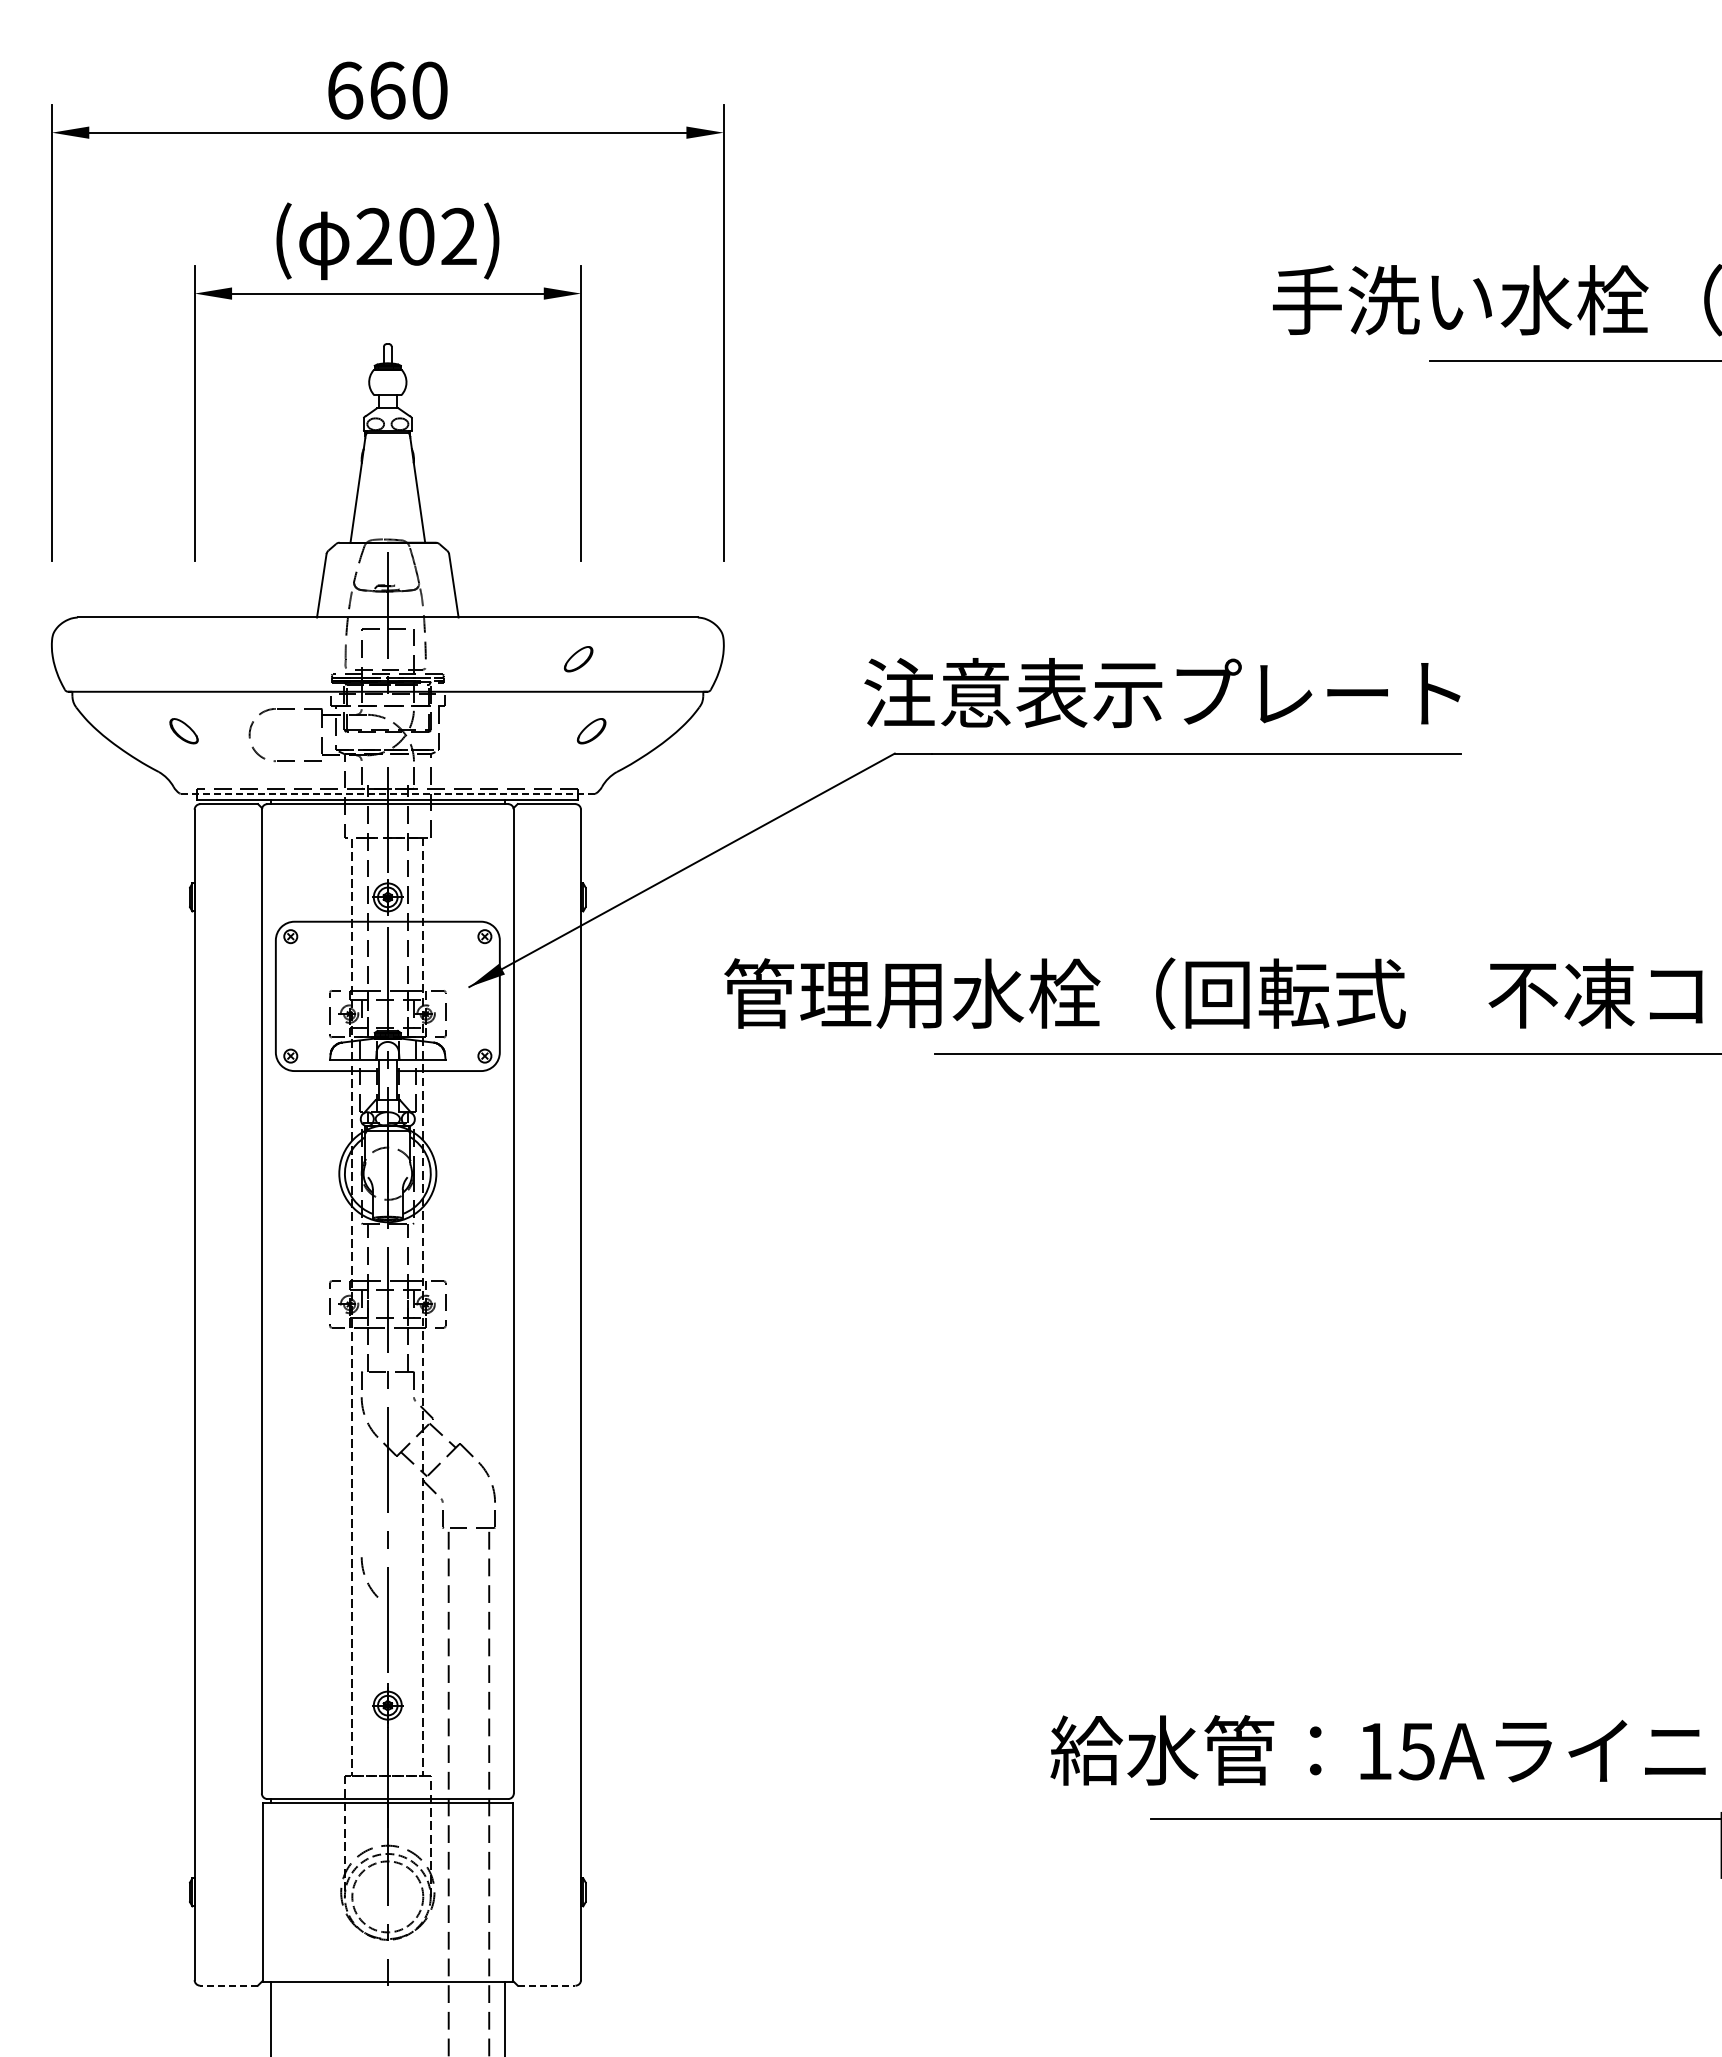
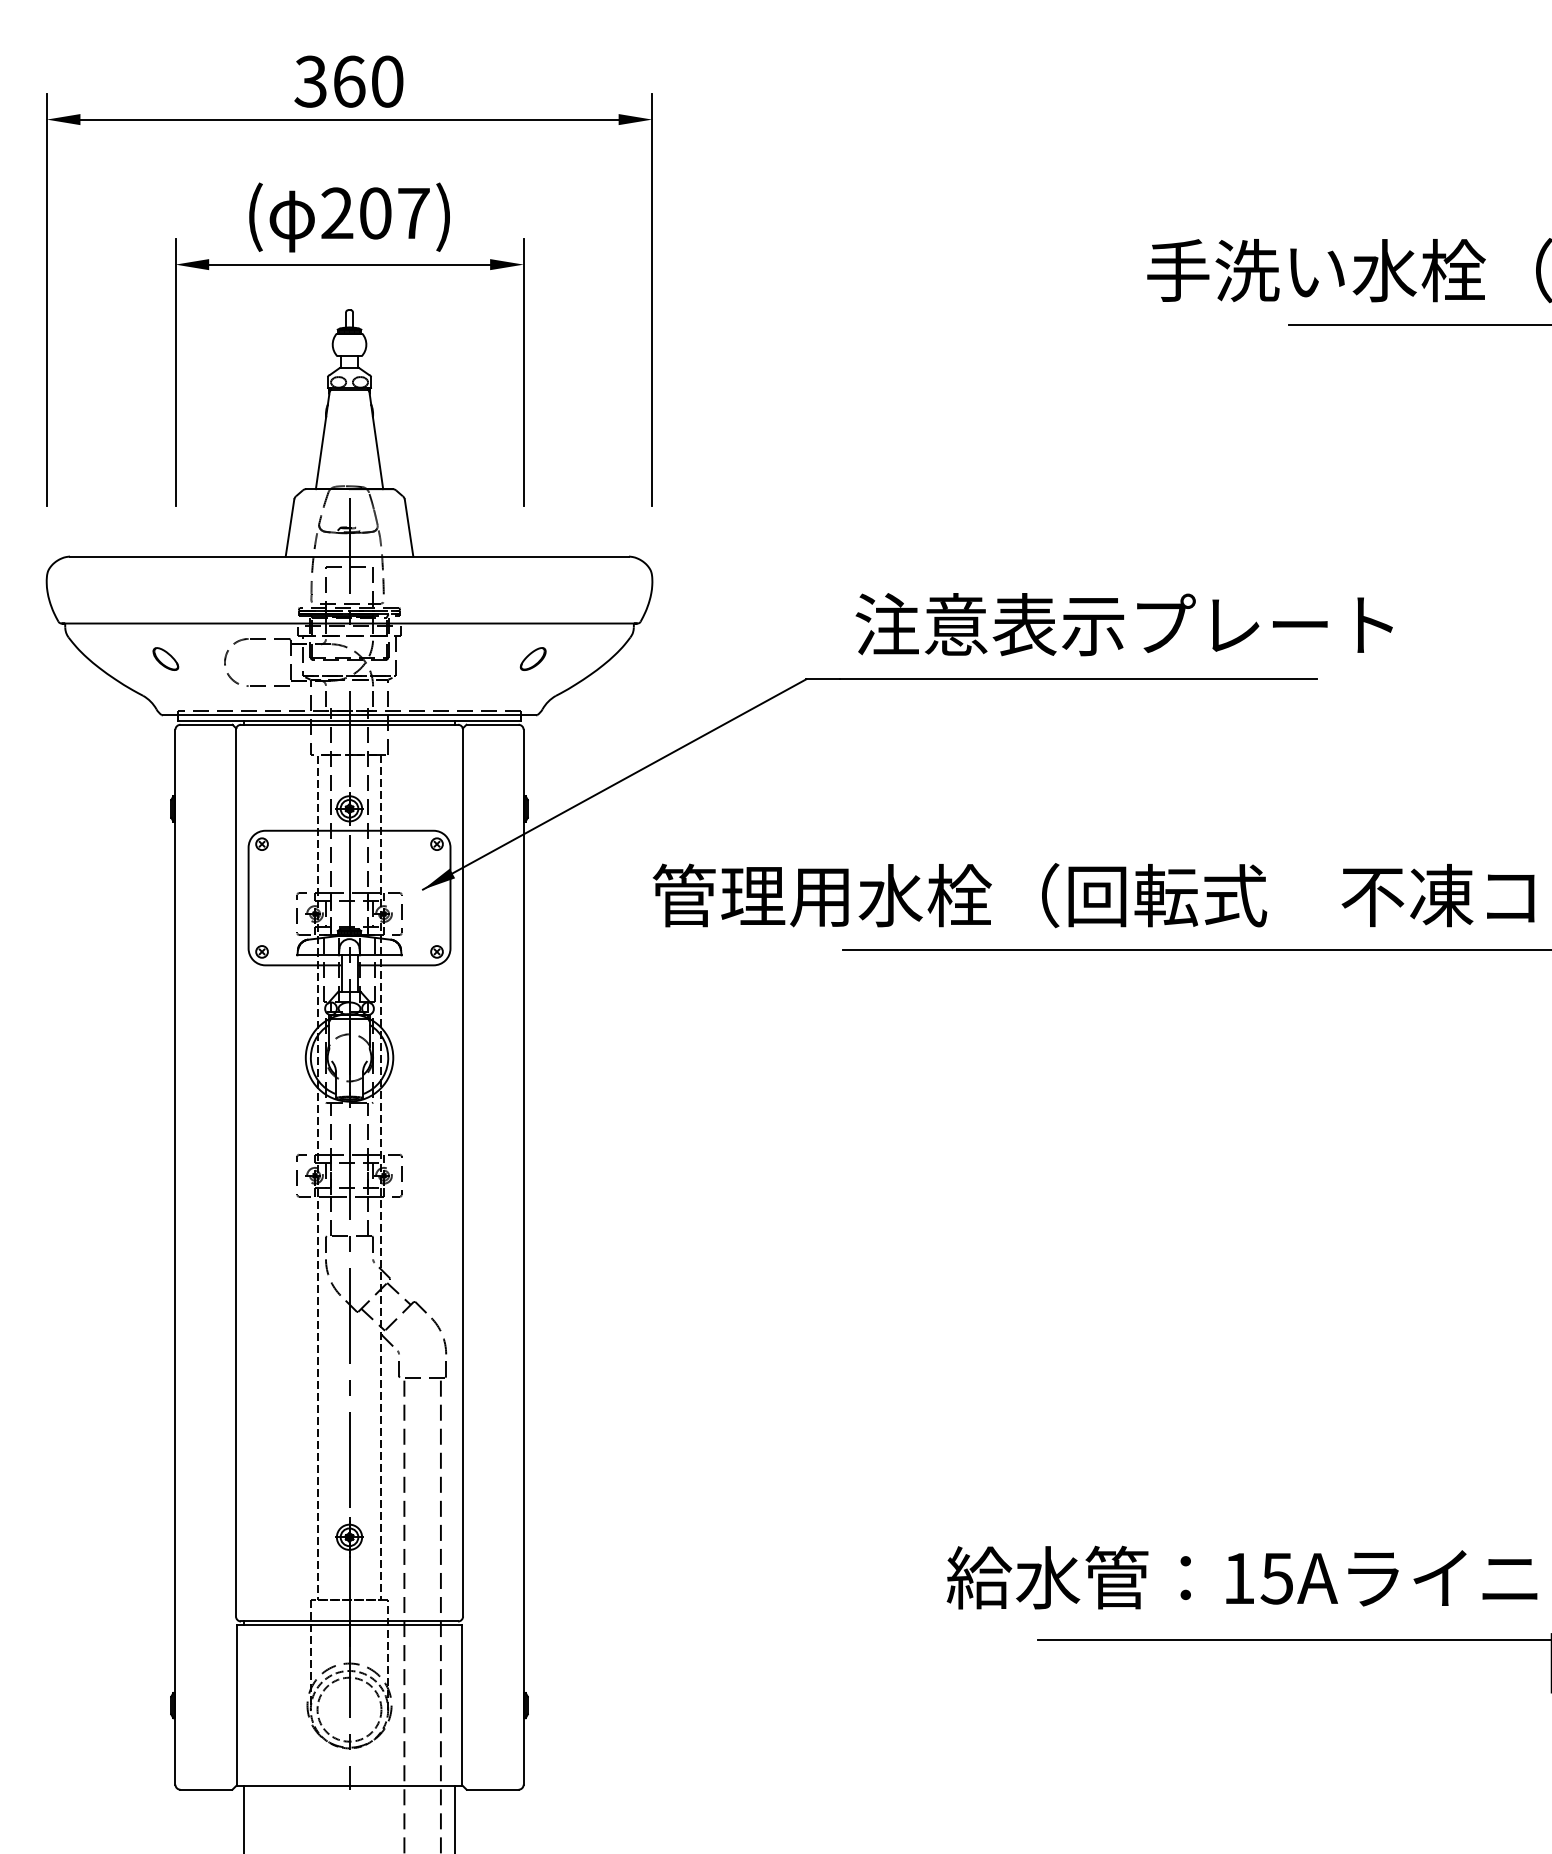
text: (344, 90) -> (310, 81), 660 -> 360
text: (458, 235) -> (413, 212), 202) -> 207)
part: (578, 659) -> (521, 594), removed
text: (1162, 693) -> (1124, 625), moved
line: (388, 793) -> (350, 715), dashed -> solid
arc: (365, 1574) -> (329, 1419), removed
line: (229, 1985) -> (206, 1789), dashed -> solid
line: (546, 1985) -> (492, 1789), dashed -> solid

